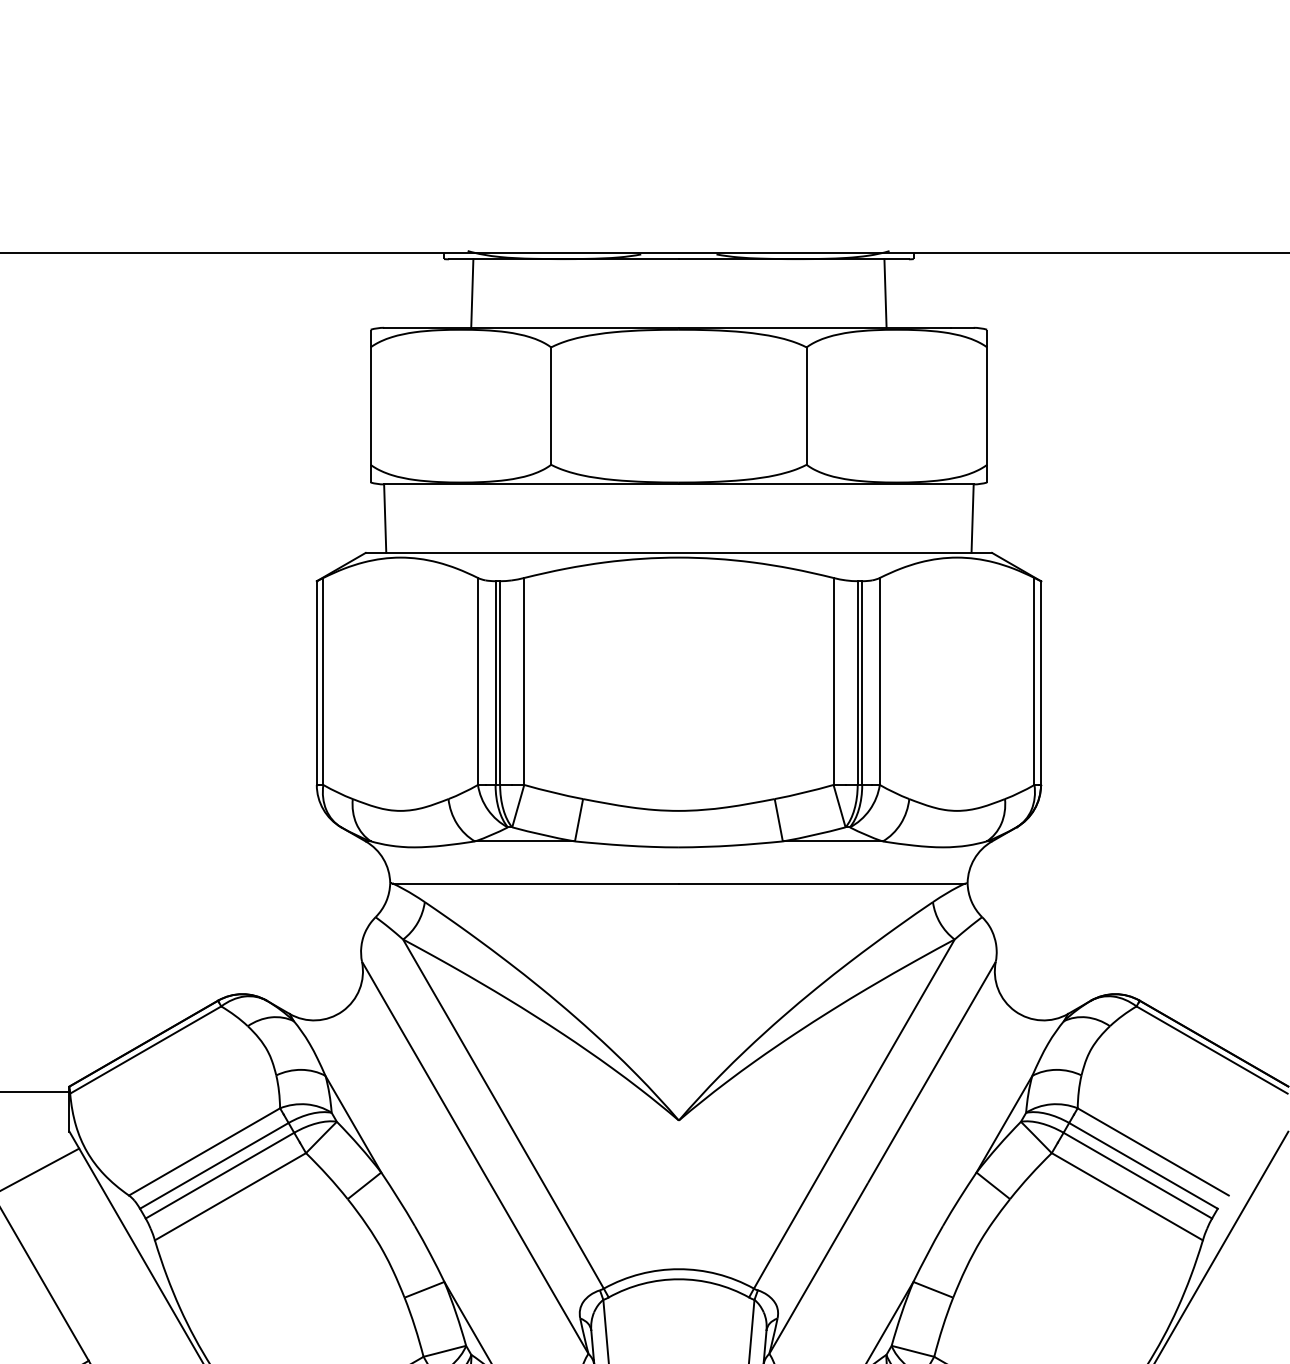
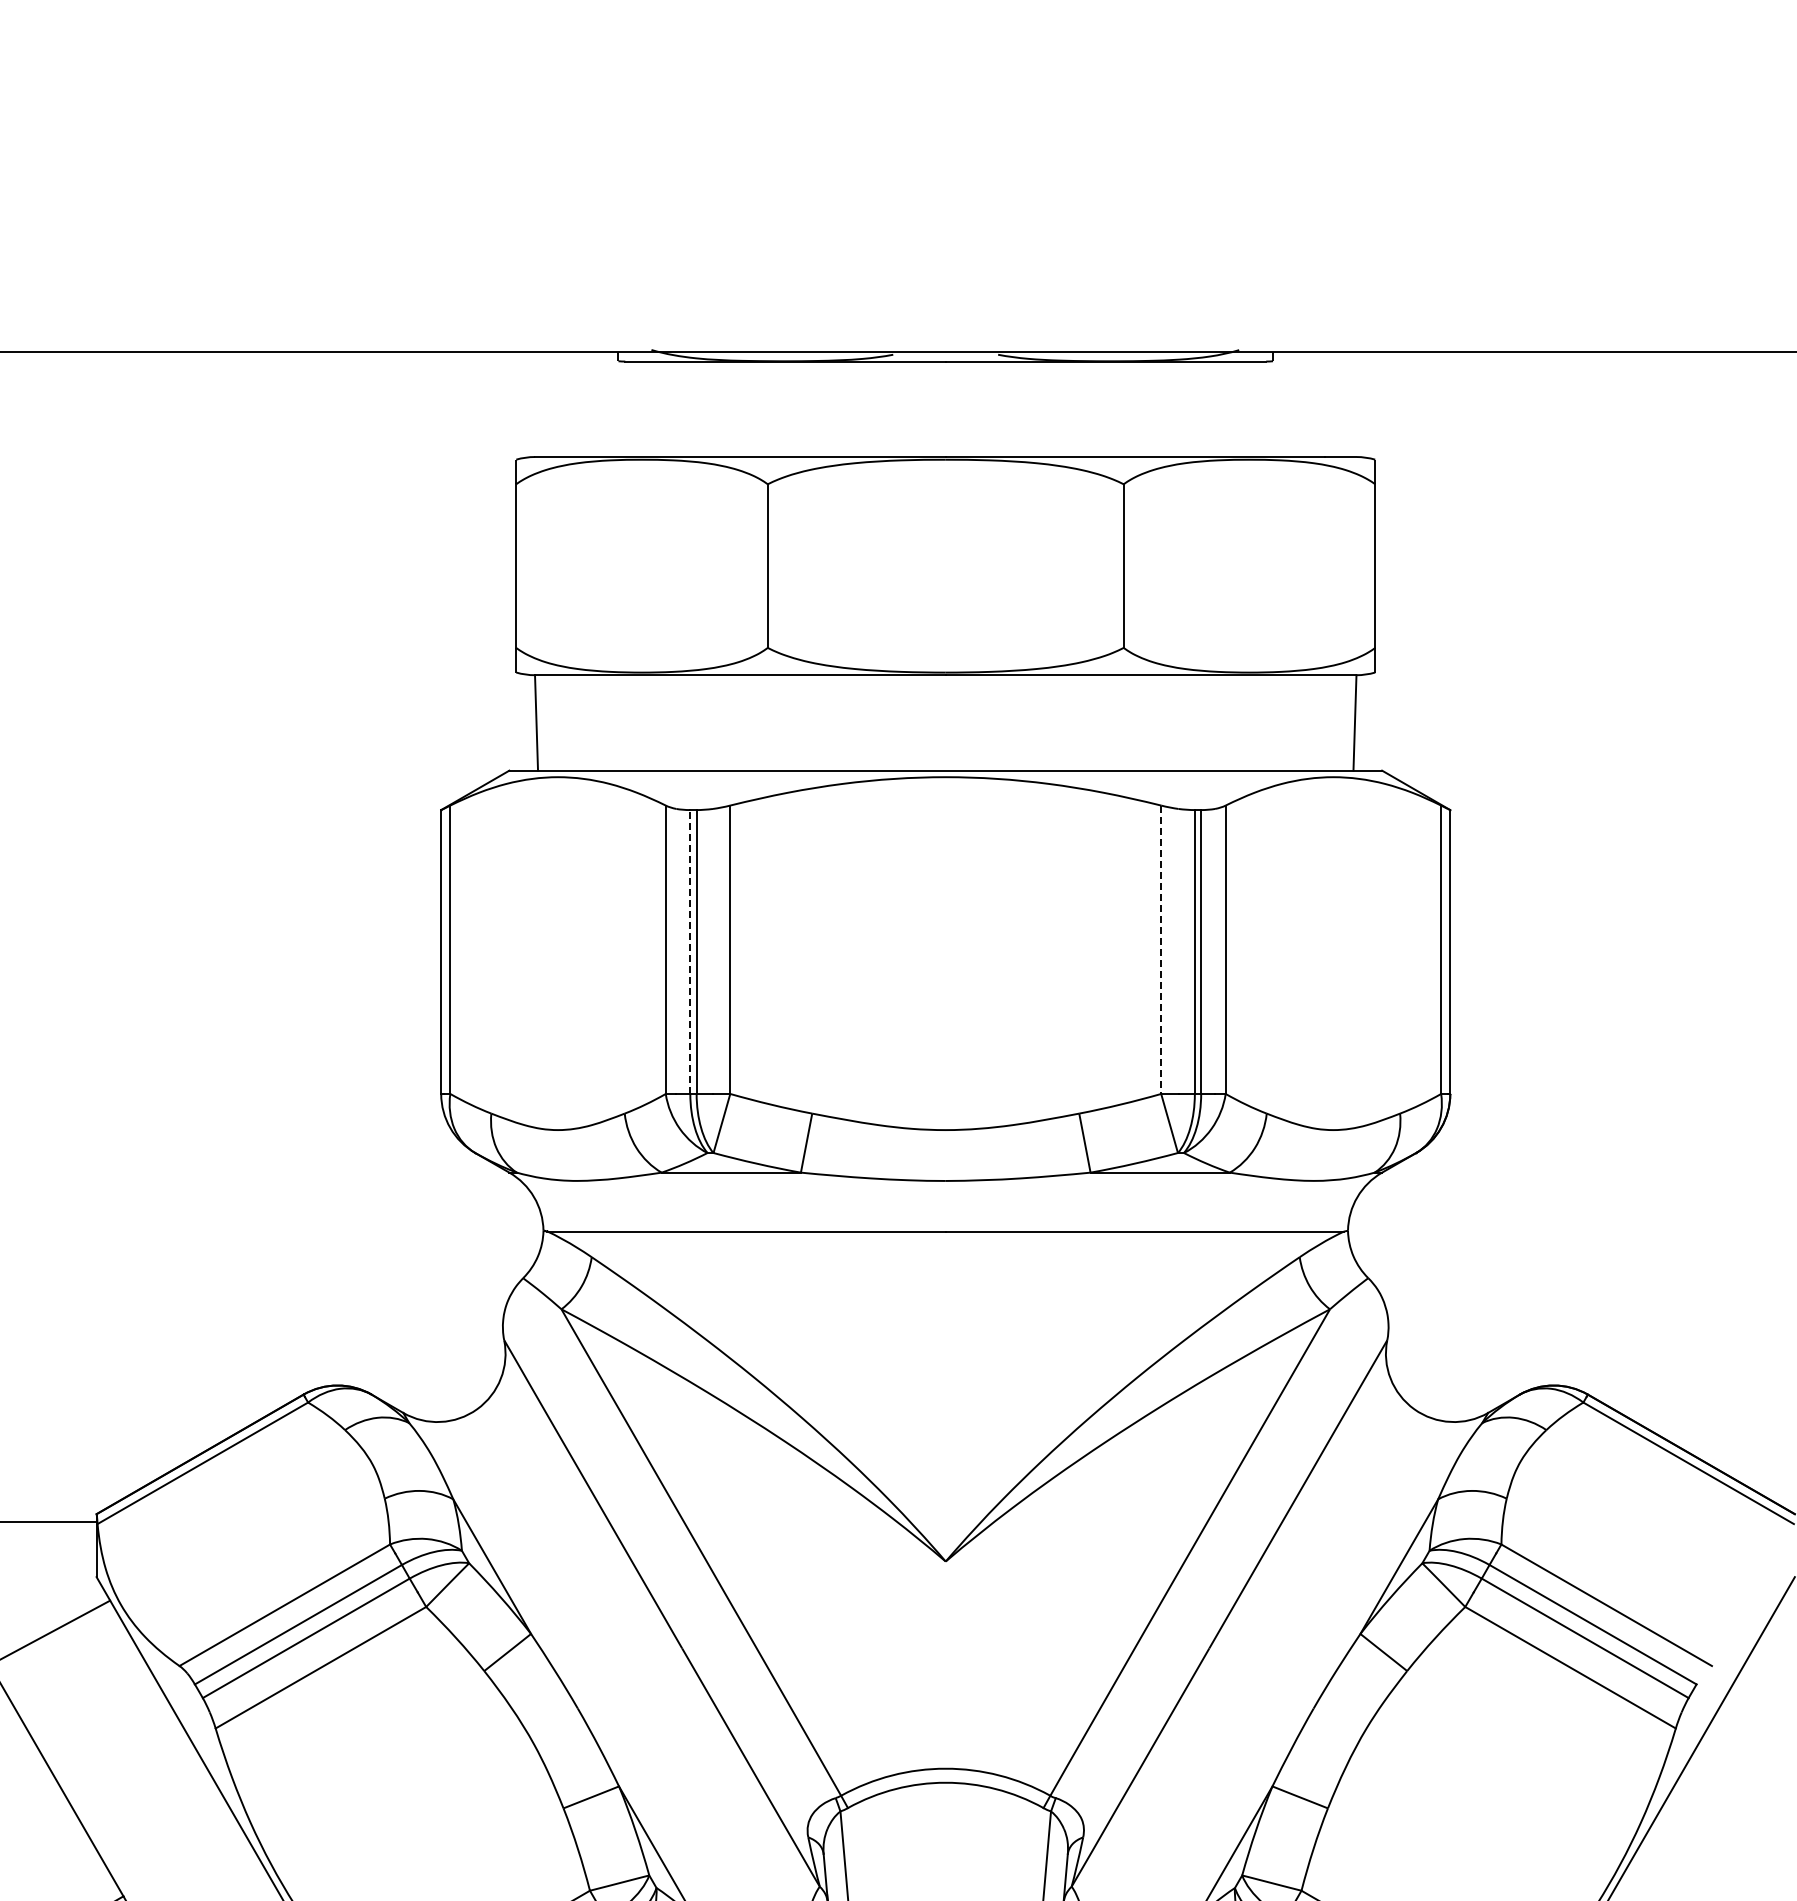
line: (472, 293) -> (657, 409), removed
line: (885, 293) -> (1233, 409), removed
line: (833, 682) -> (1161, 950), solid -> dashed
line: (495, 683) -> (690, 952), solid -> dashed

